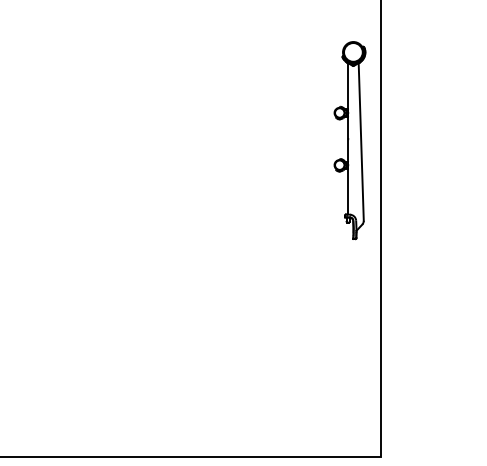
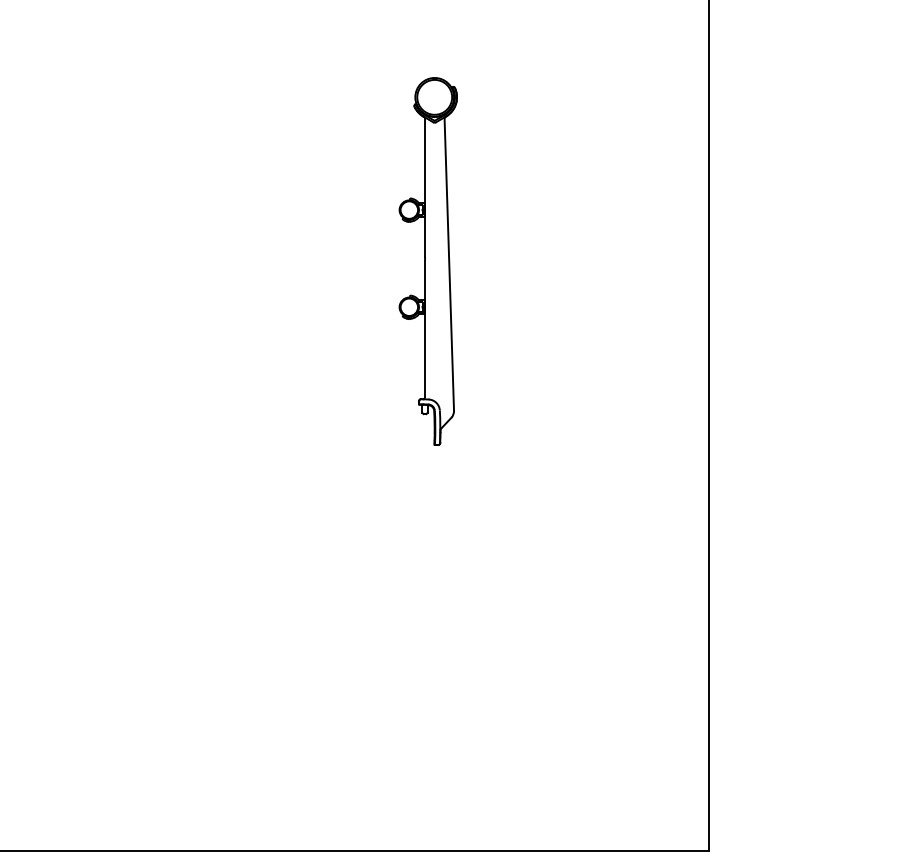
part: (349, 140) -> (427, 261), moved

